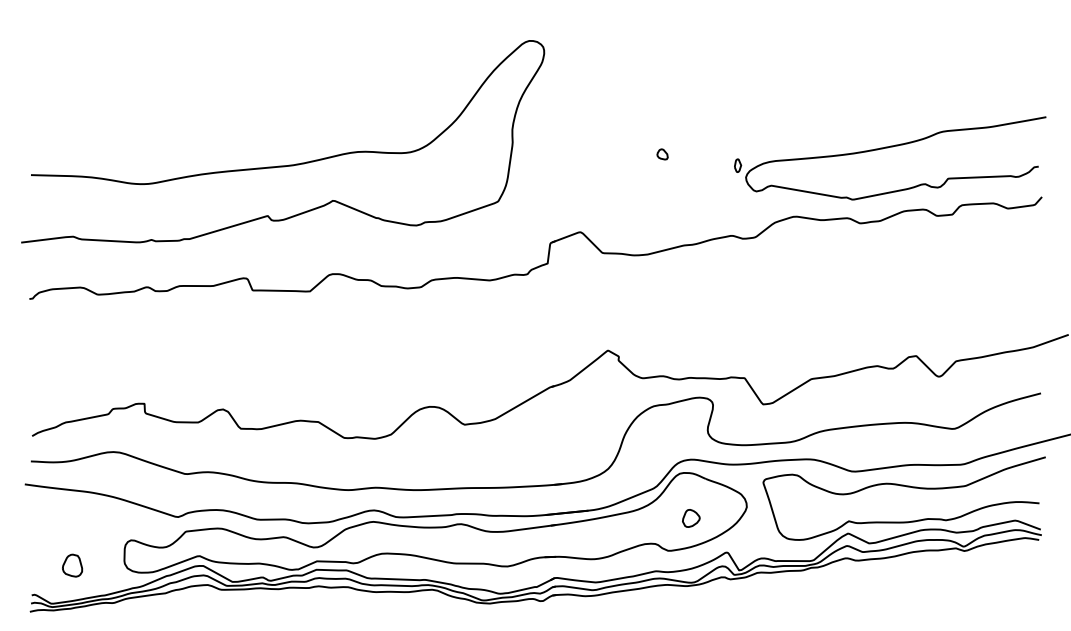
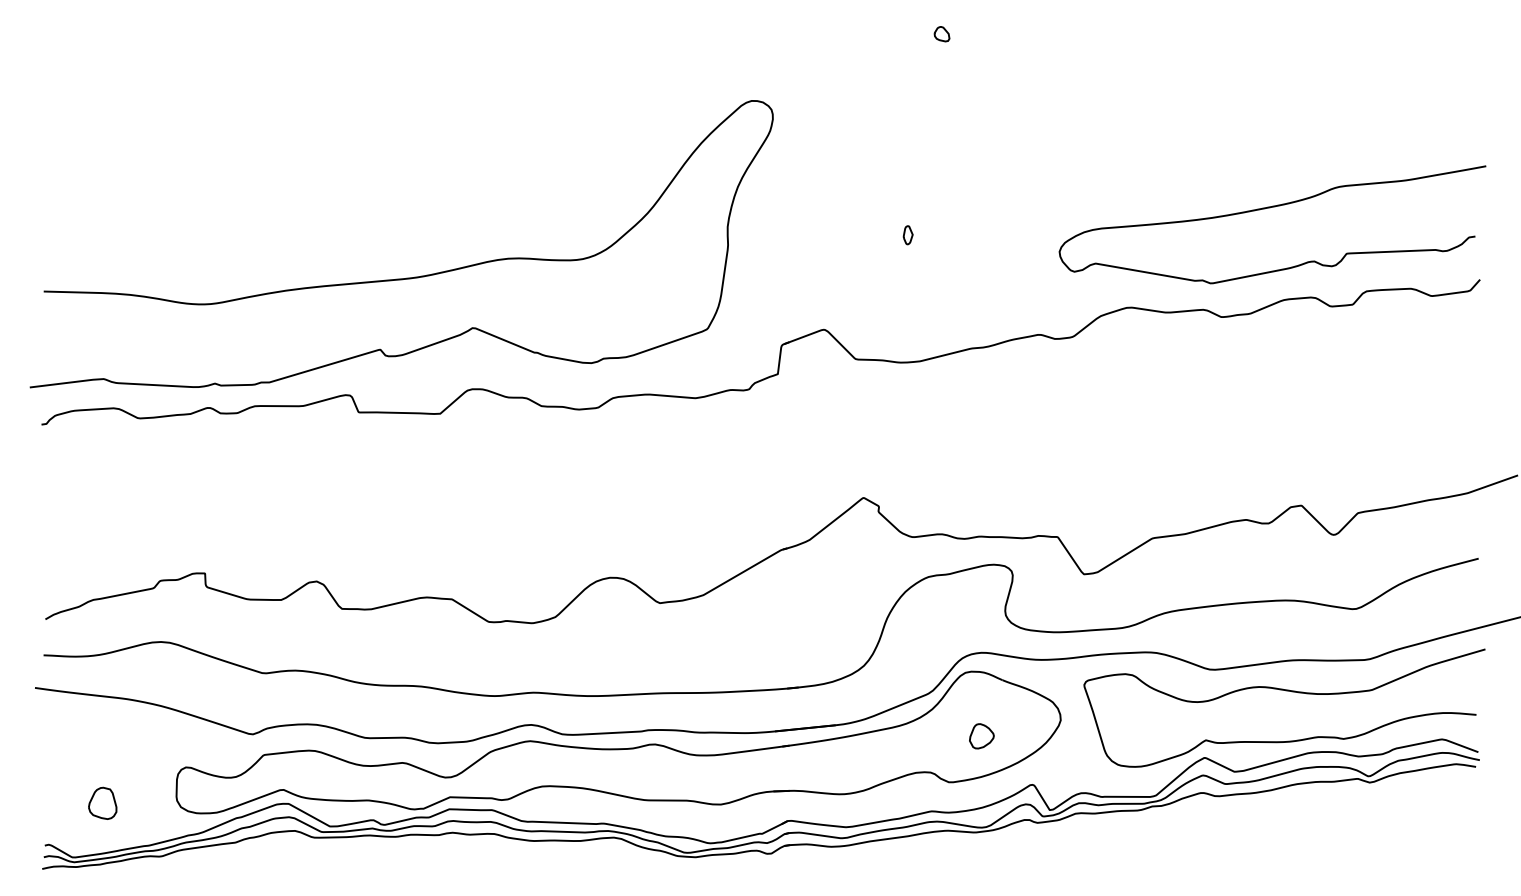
part: (662, 154) -> (941, 34), moved
curve: (286, 165) -> (406, 277), moved
part: (737, 165) -> (907, 235), moved

